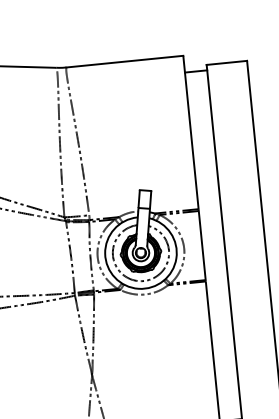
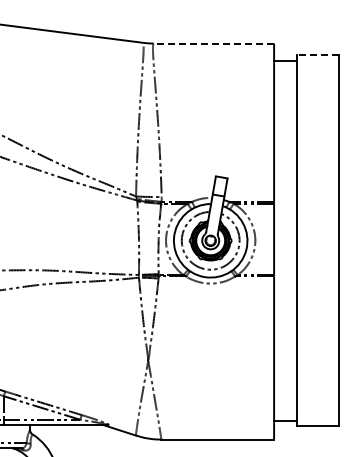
line: (124, 61) -> (213, 43), solid -> dashed
line: (226, 63) -> (317, 55), solid -> dashed

